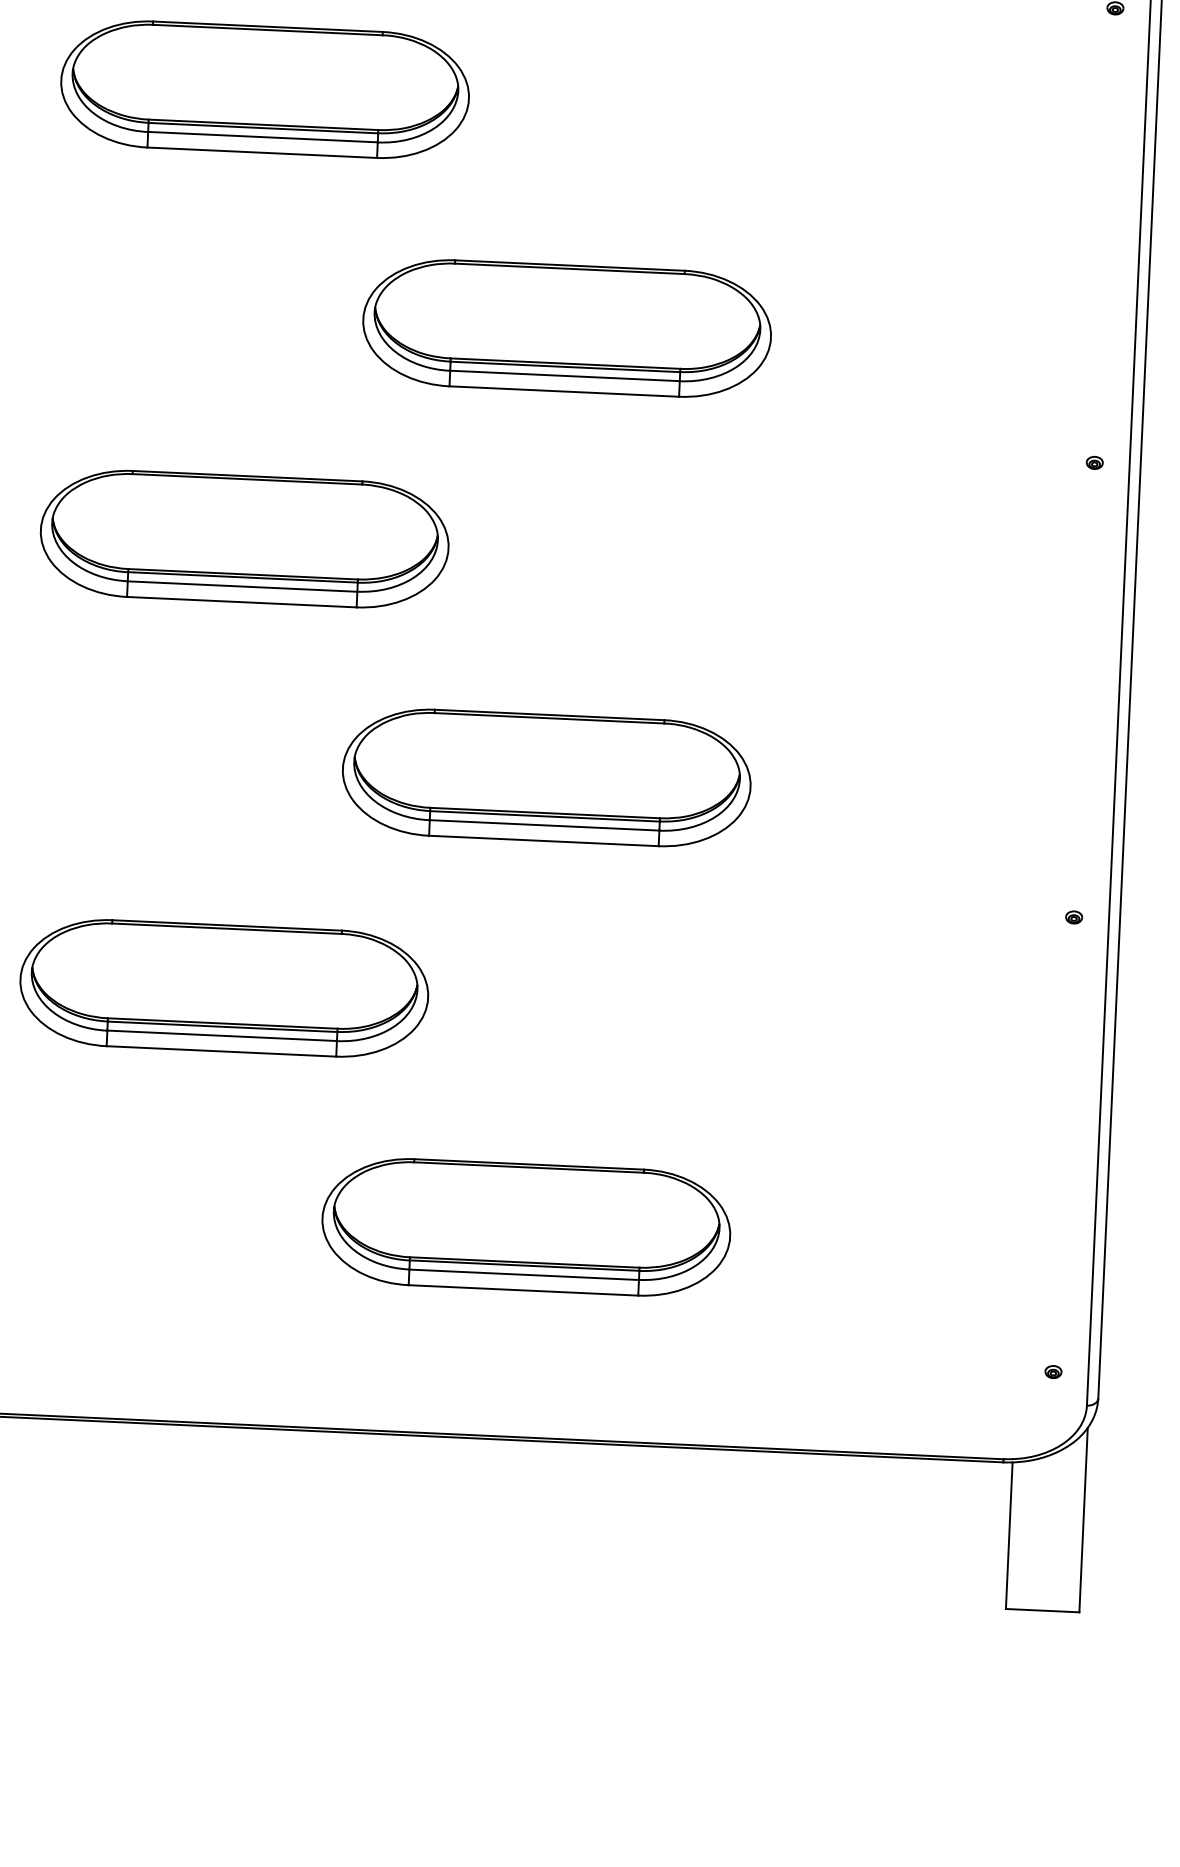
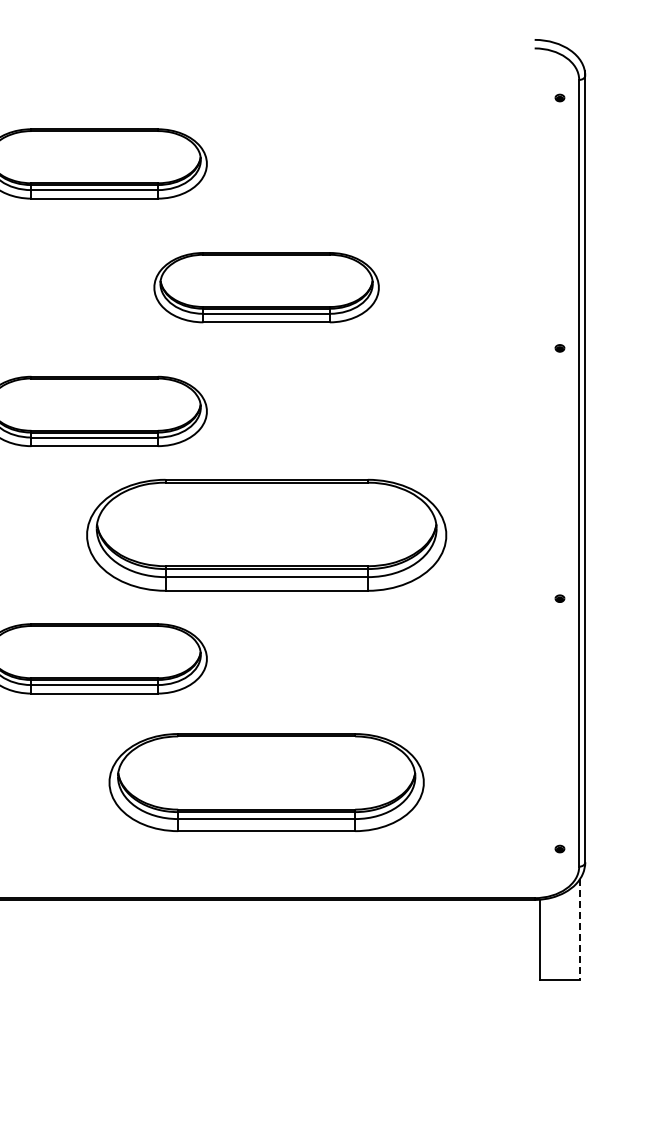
part: (546, 776) -> (266, 534), size x1.6
part: (526, 1227) -> (266, 782), size x1.4
line: (1084, 1519) -> (580, 929), solid -> dashed

